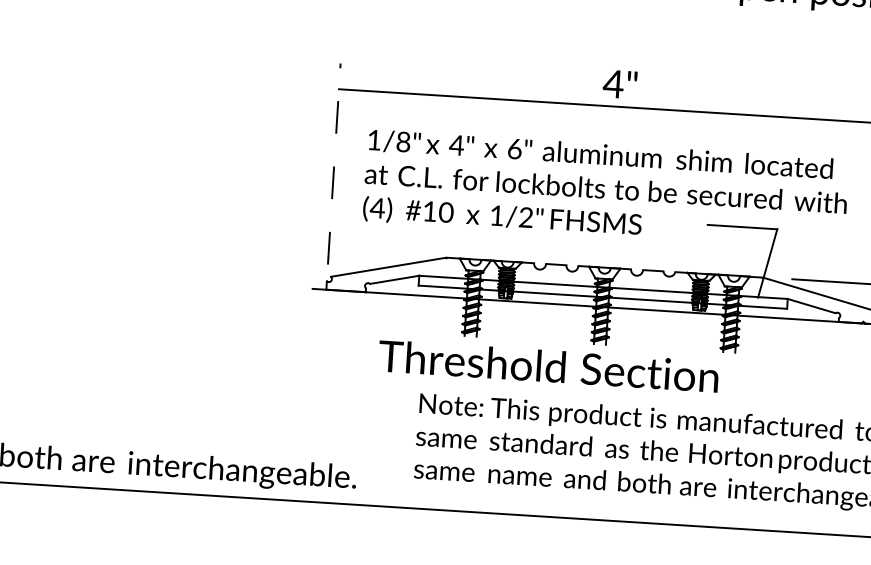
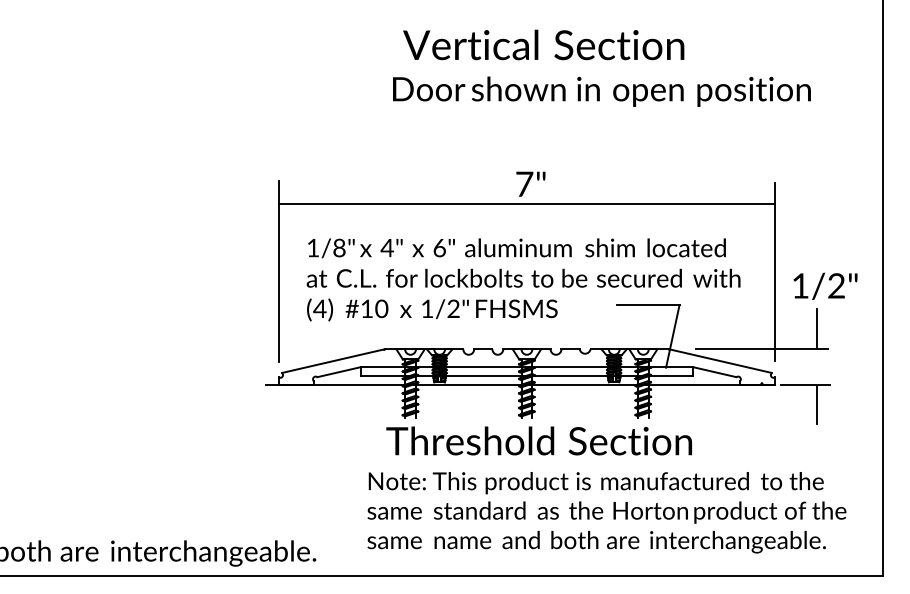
text: (613, 83) -> (524, 183), 4" -> 7"
line: (334, 163) -> (278, 271), dashed -> solid
text: (547, 365) -> (538, 440), moved

